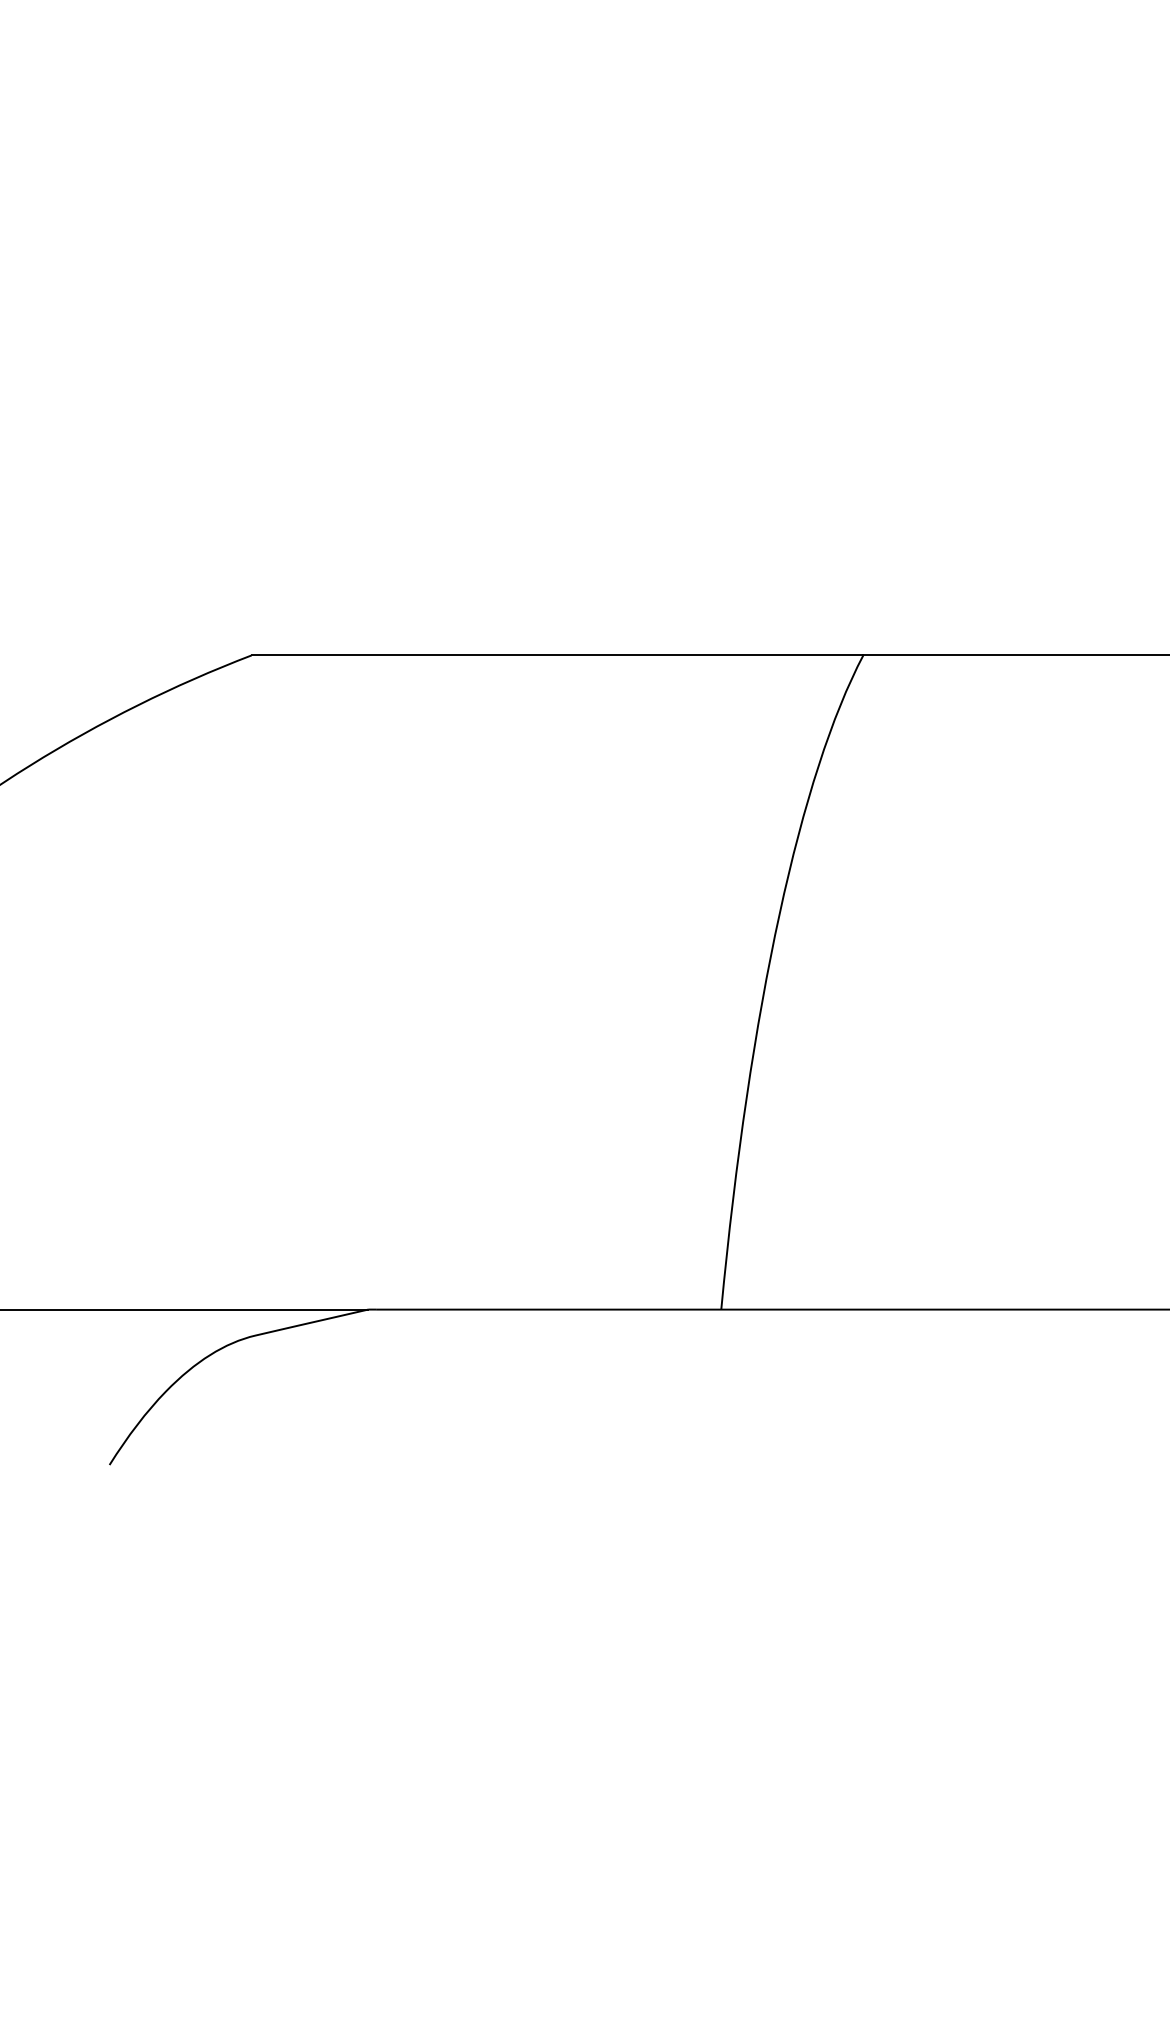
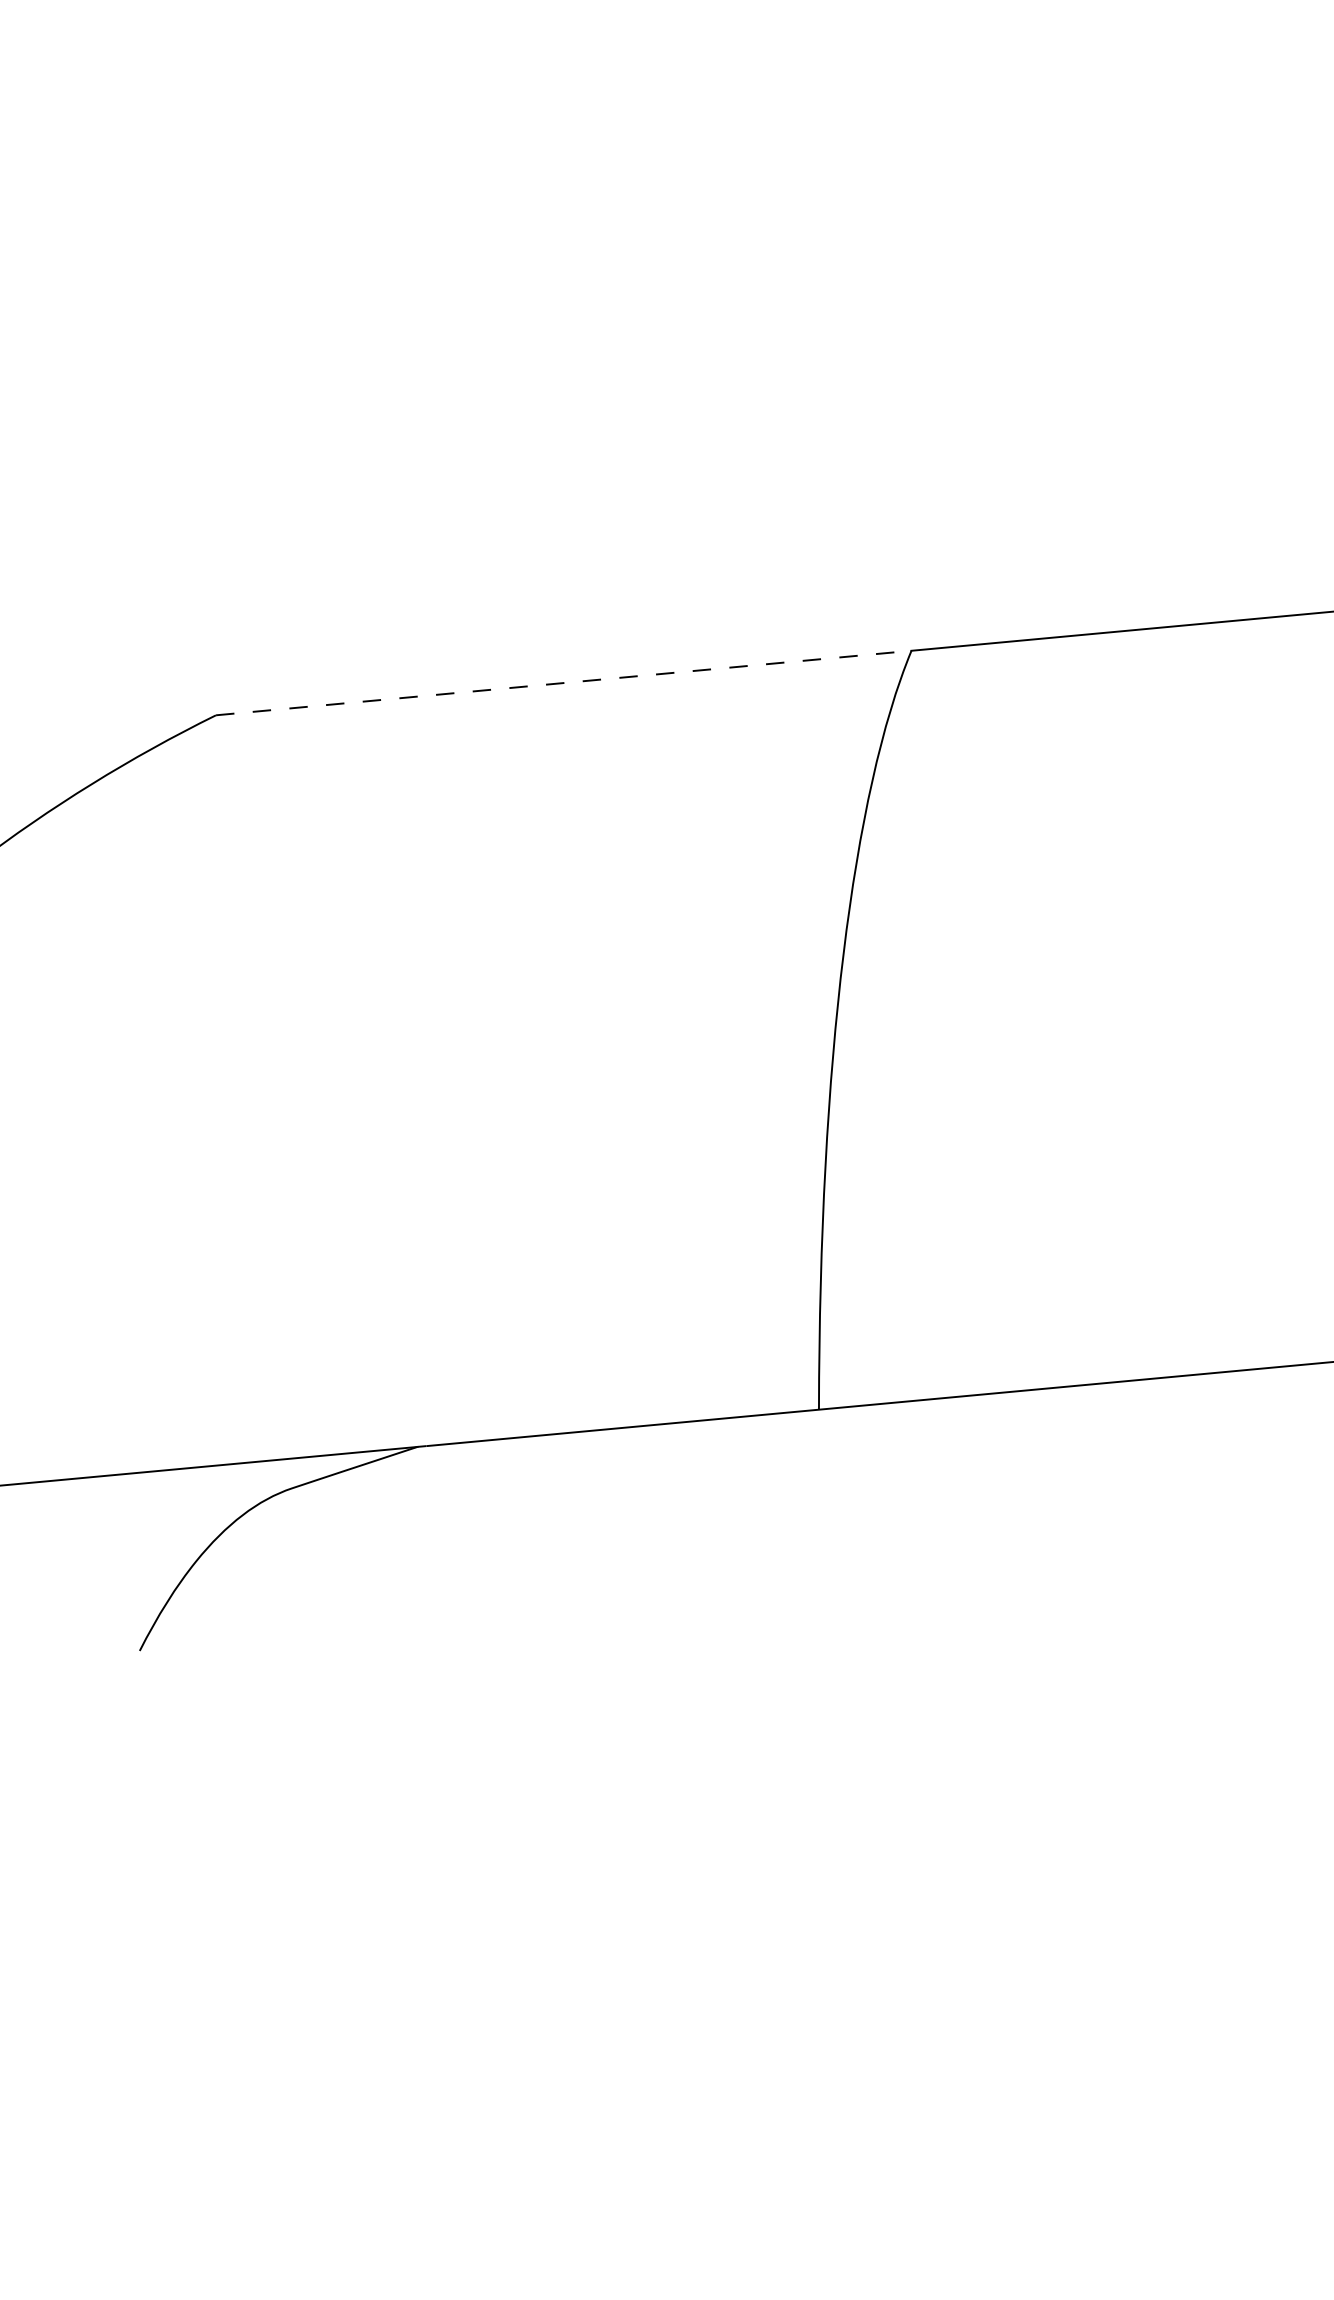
line: (557, 655) -> (563, 683), solid -> dashed

